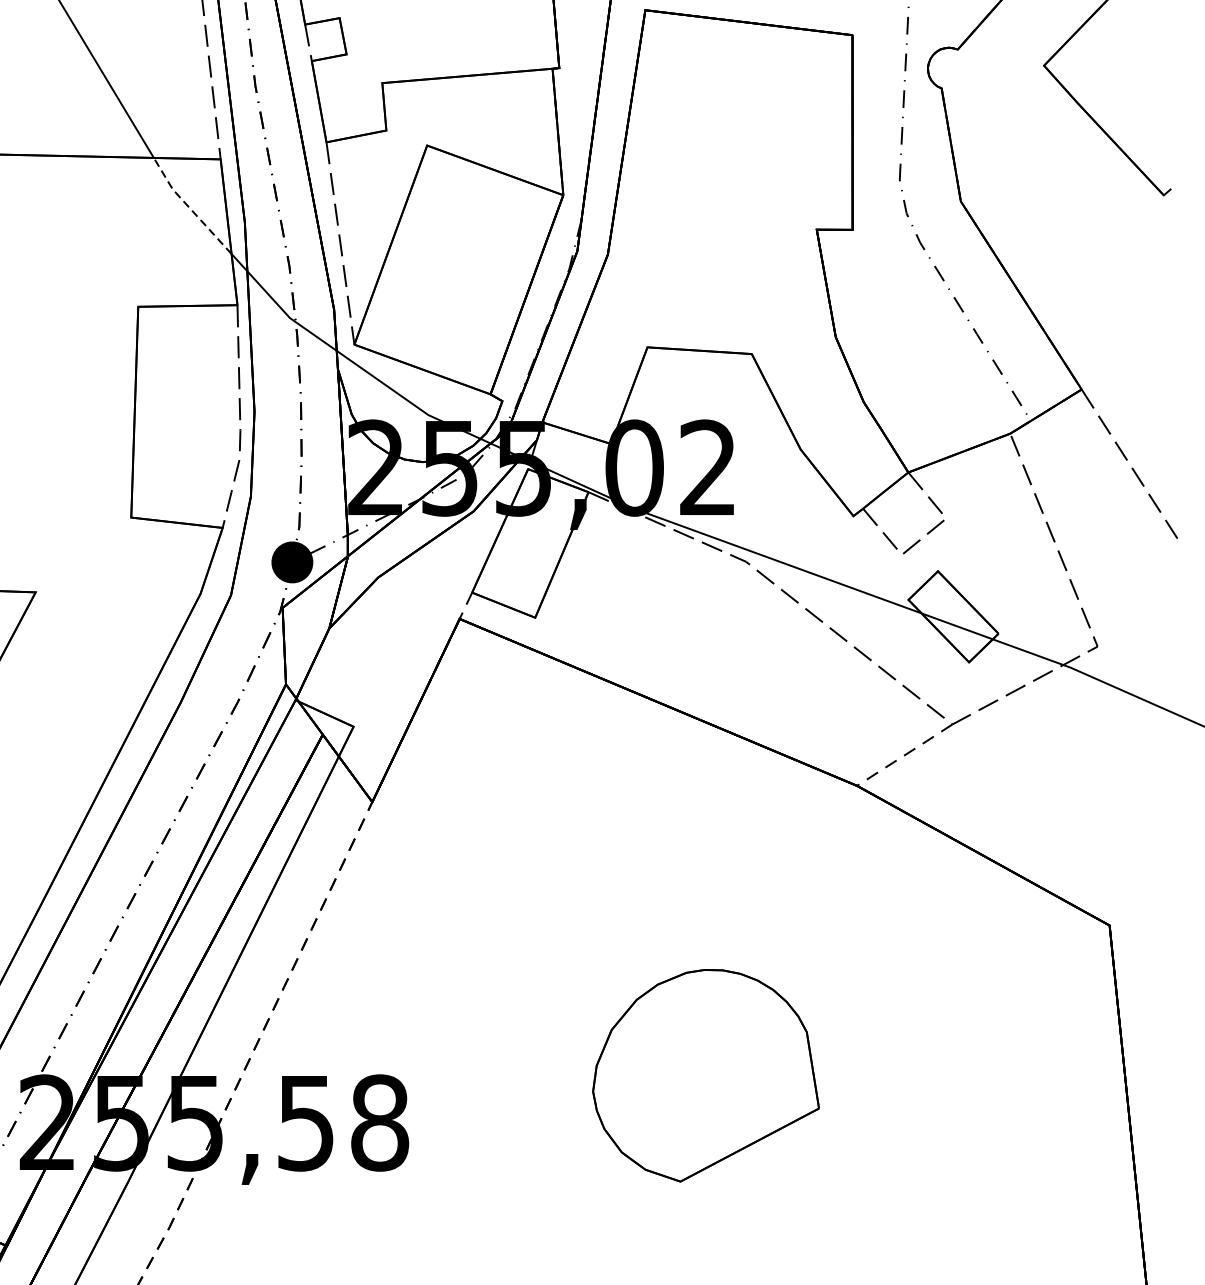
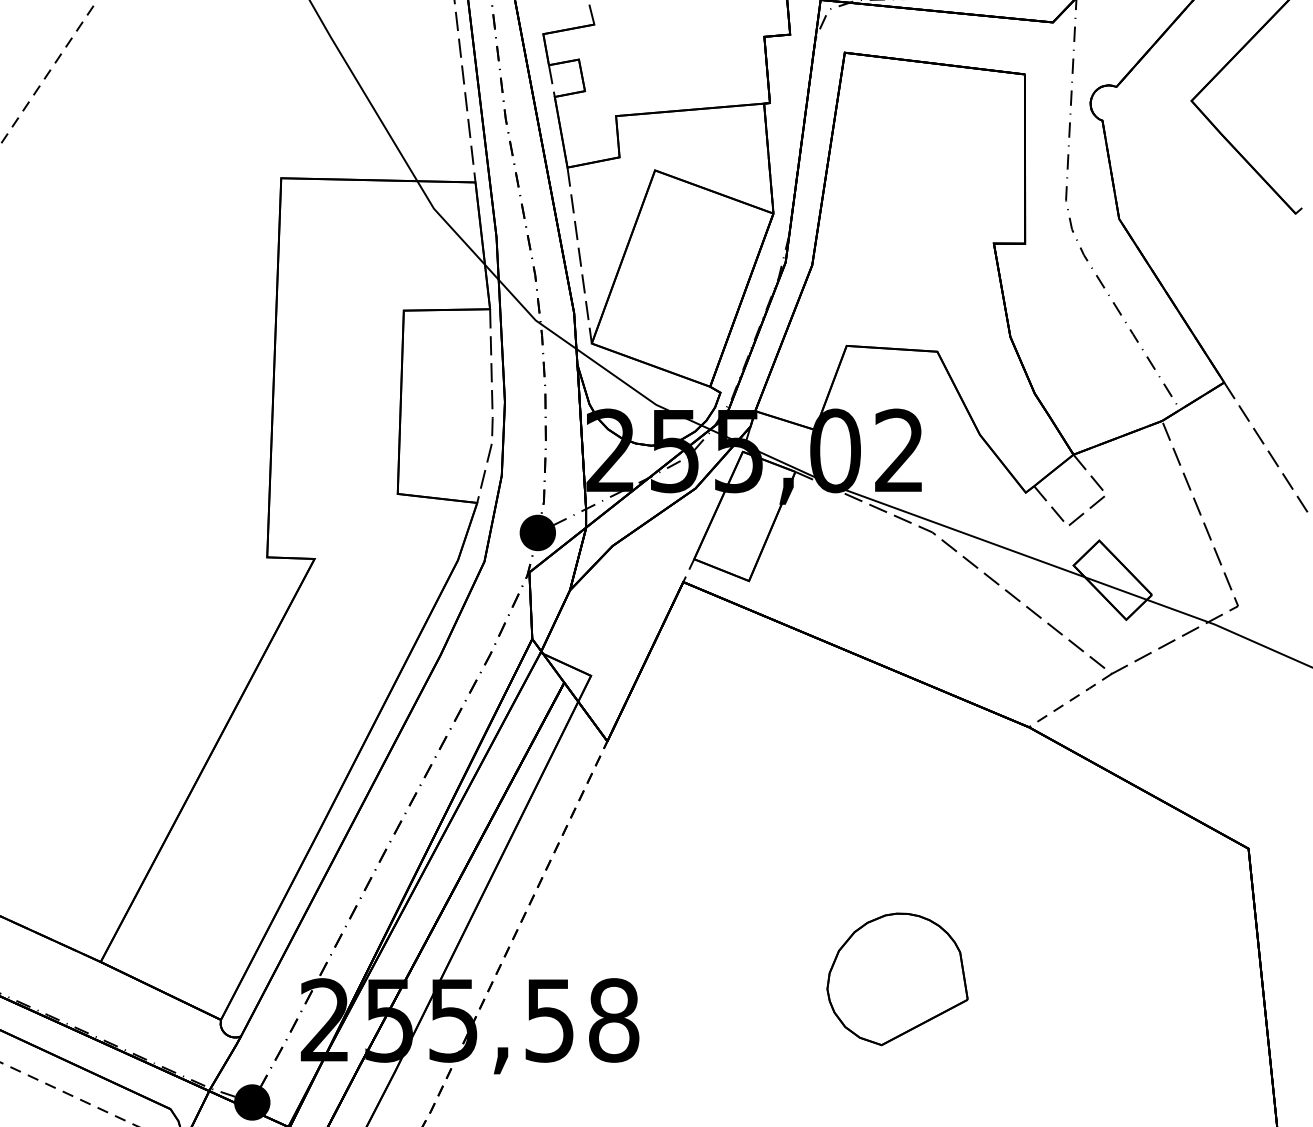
line: (189, 207) -> (448, 224), dashed -> solid
part: (705, 1075) -> (897, 979), size x0.71

